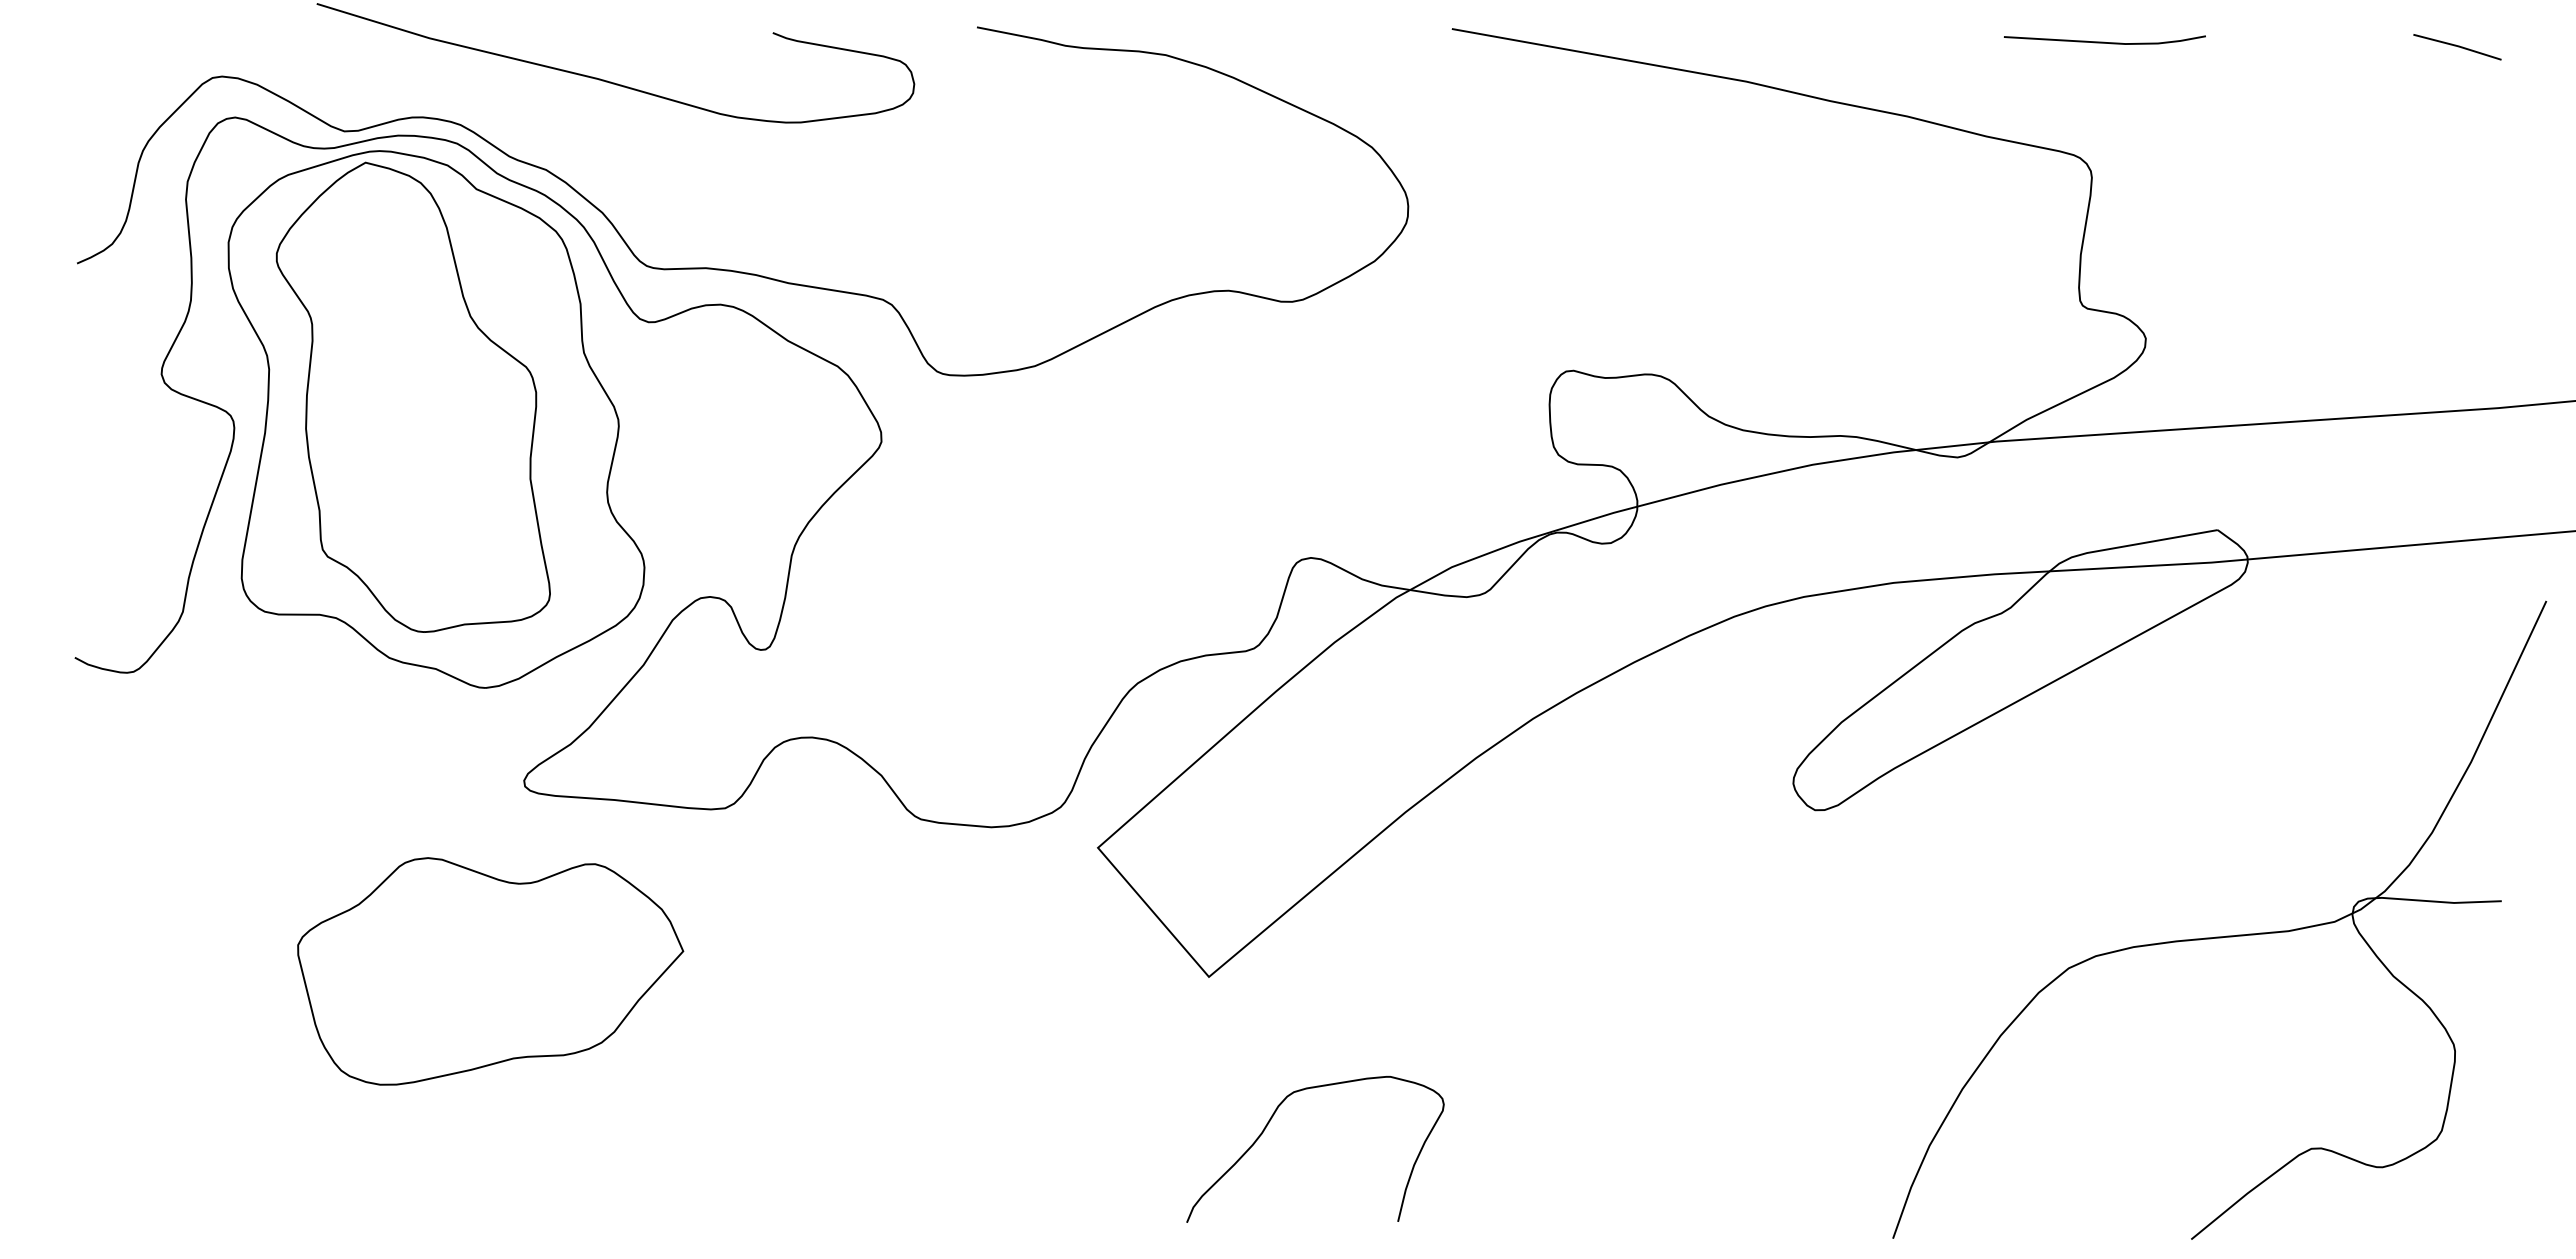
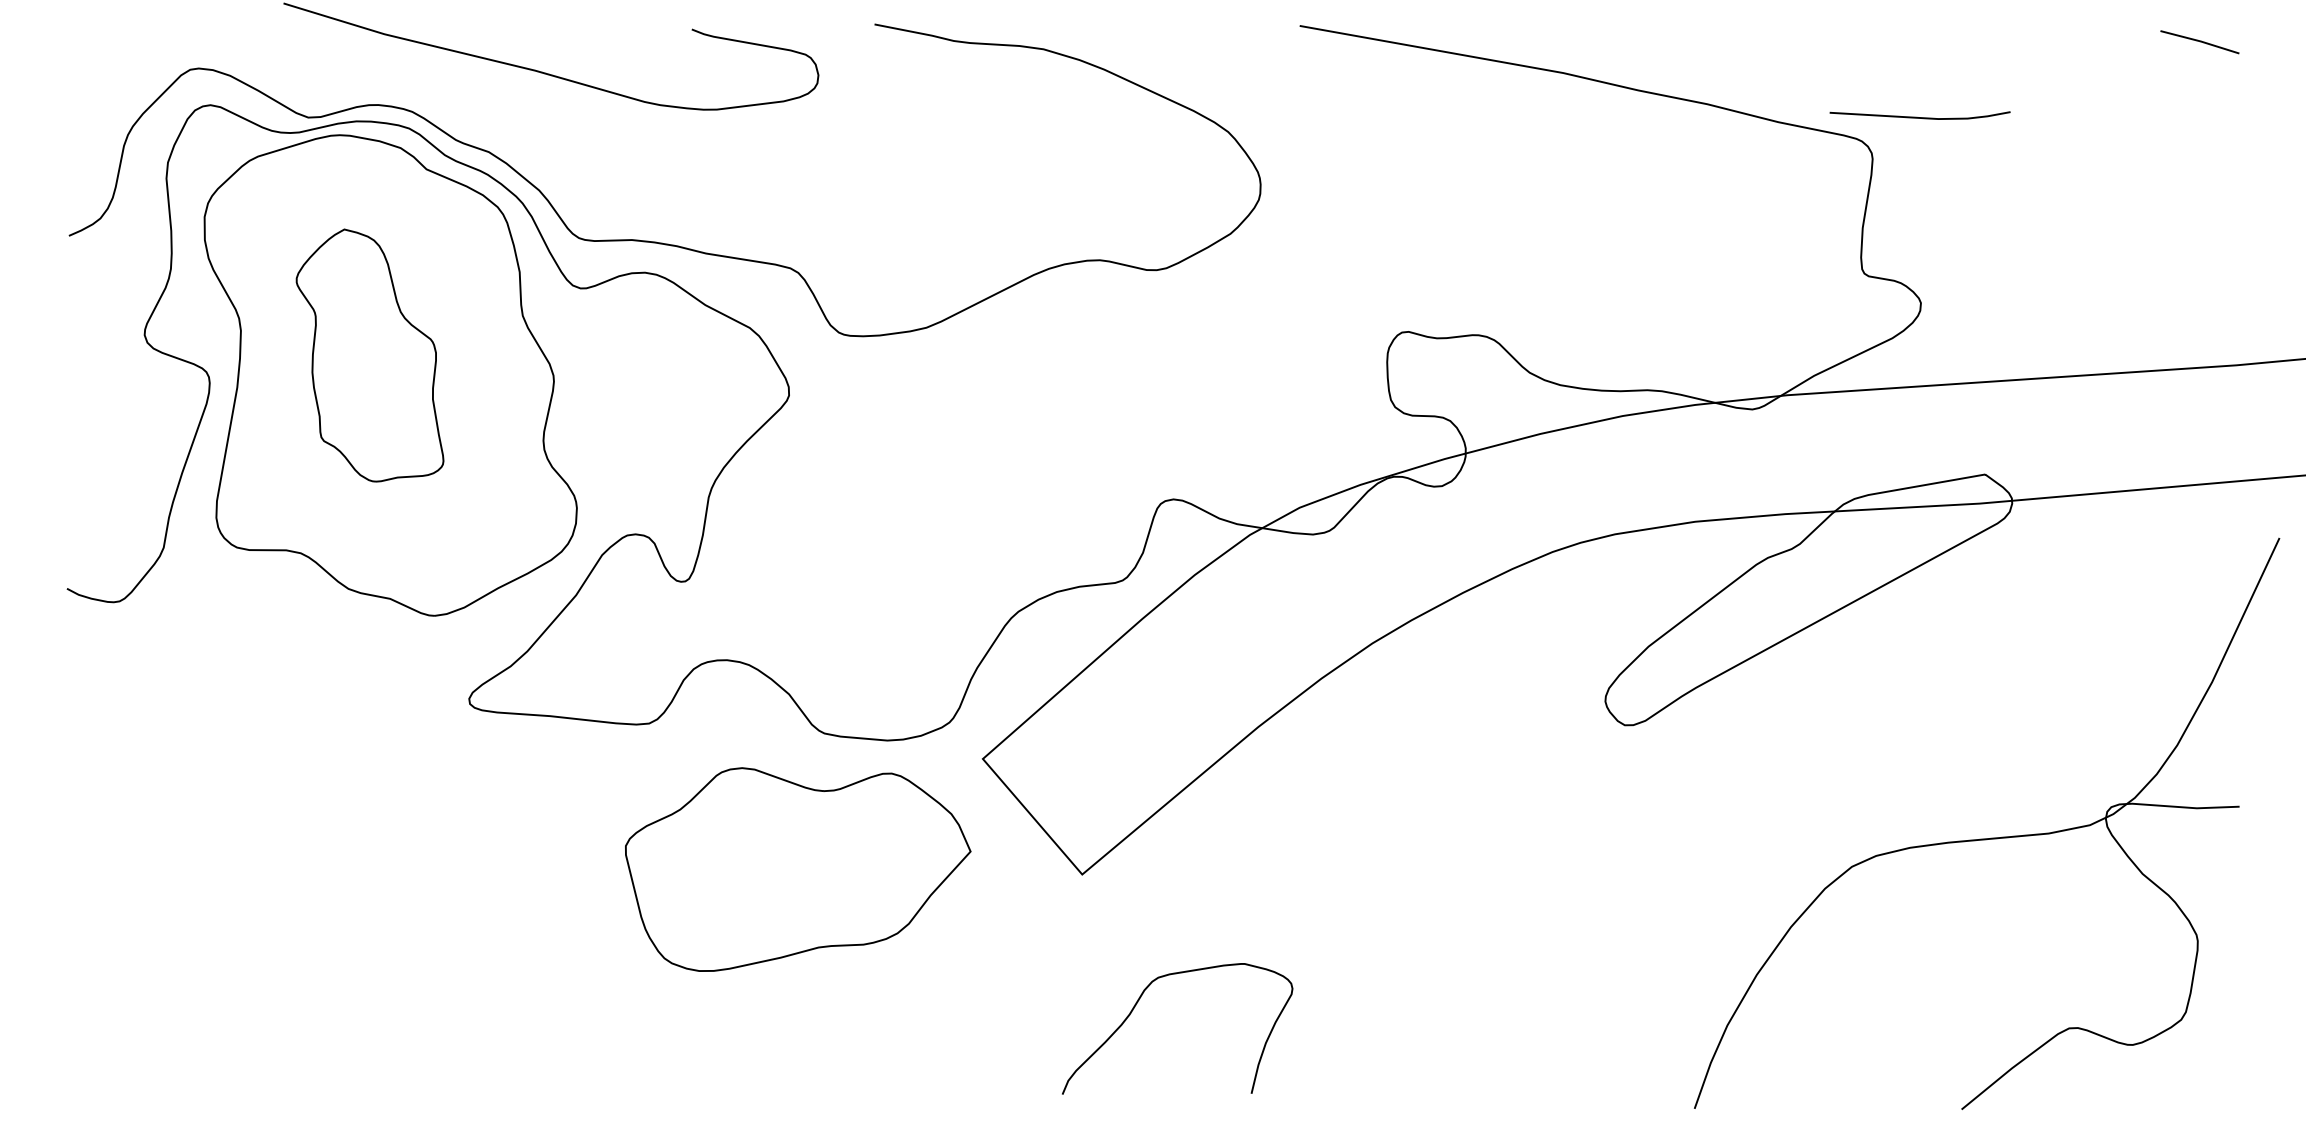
line: (2104, 41) -> (1919, 116), moved
part: (413, 396) -> (370, 354), size x0.6
part: (490, 971) -> (798, 869), moved

